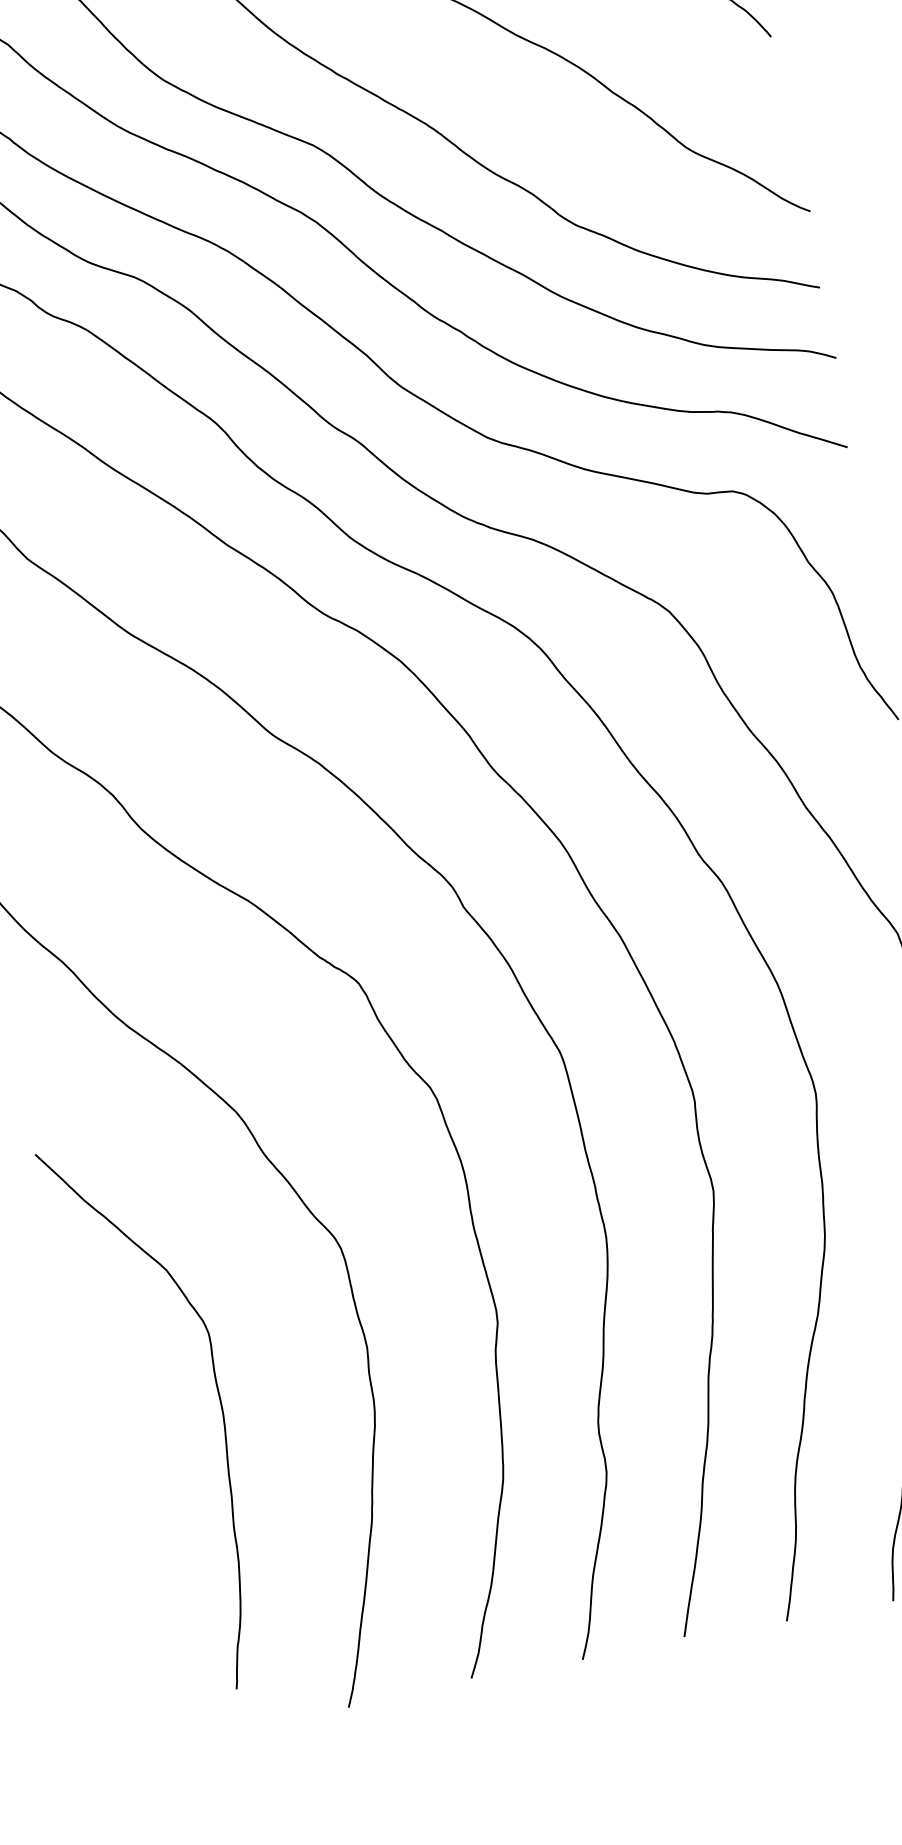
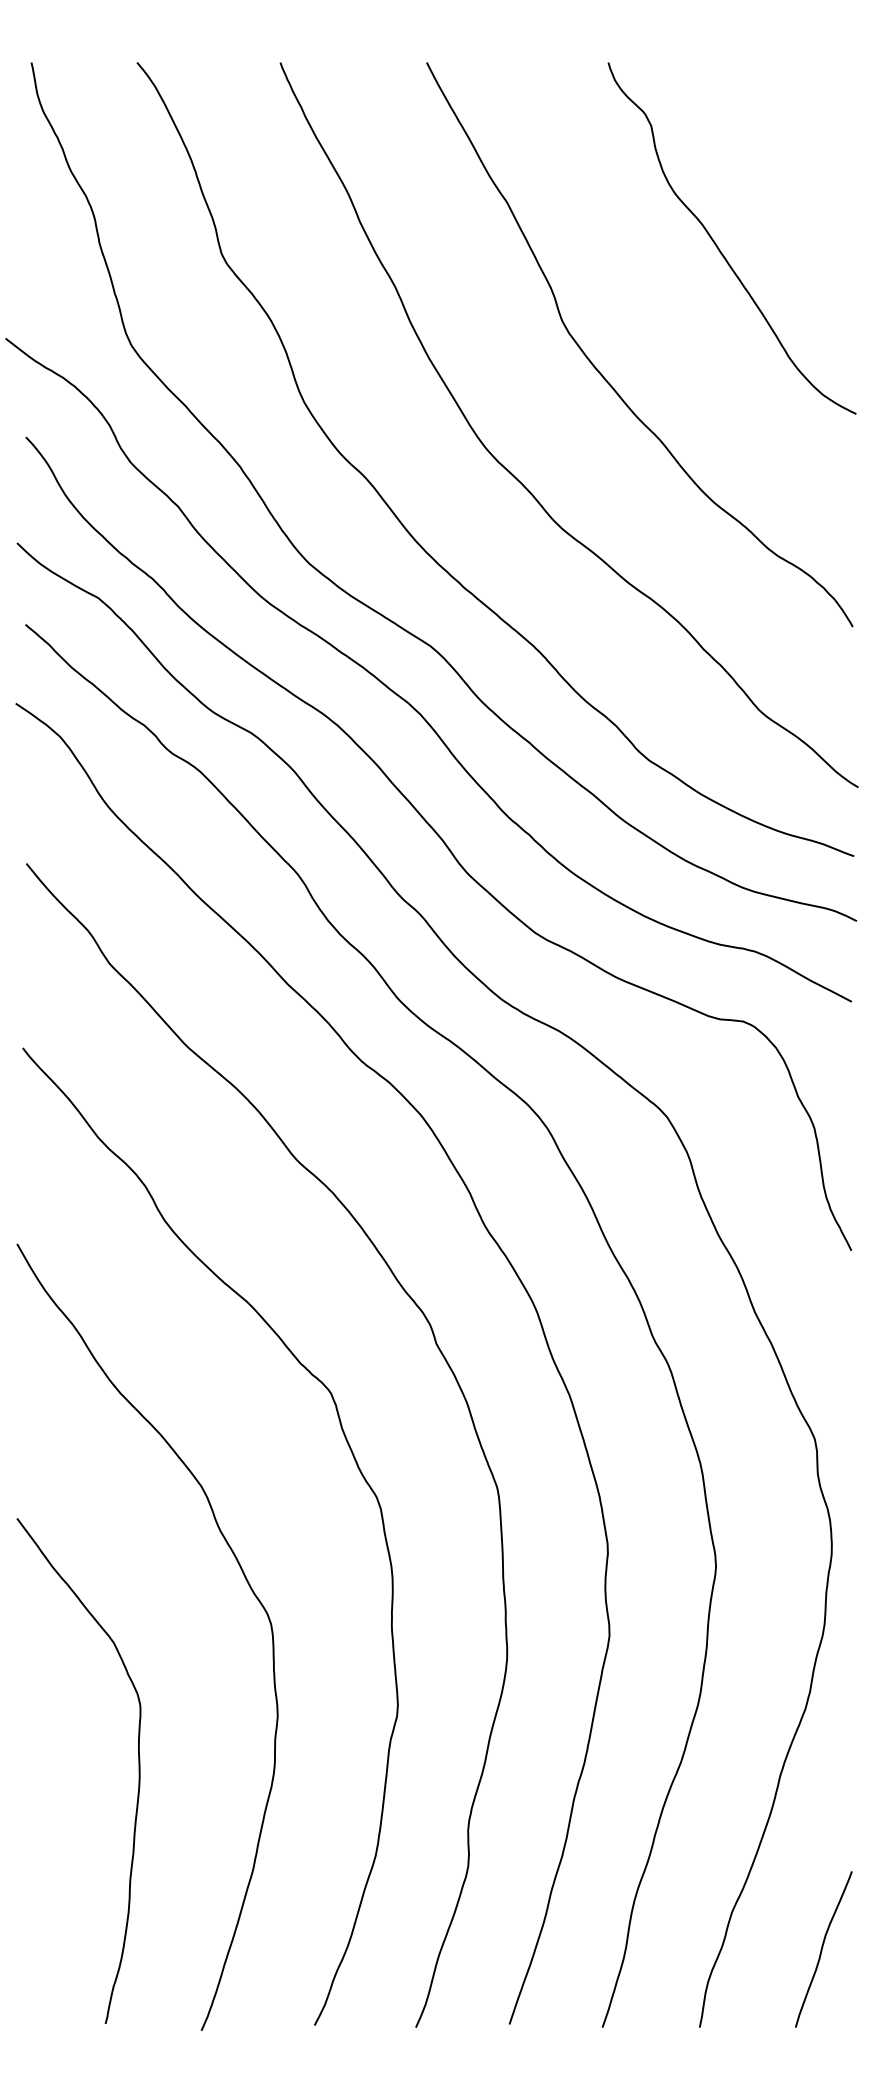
curve: (220, 1405) -> (138, 1770), moved

